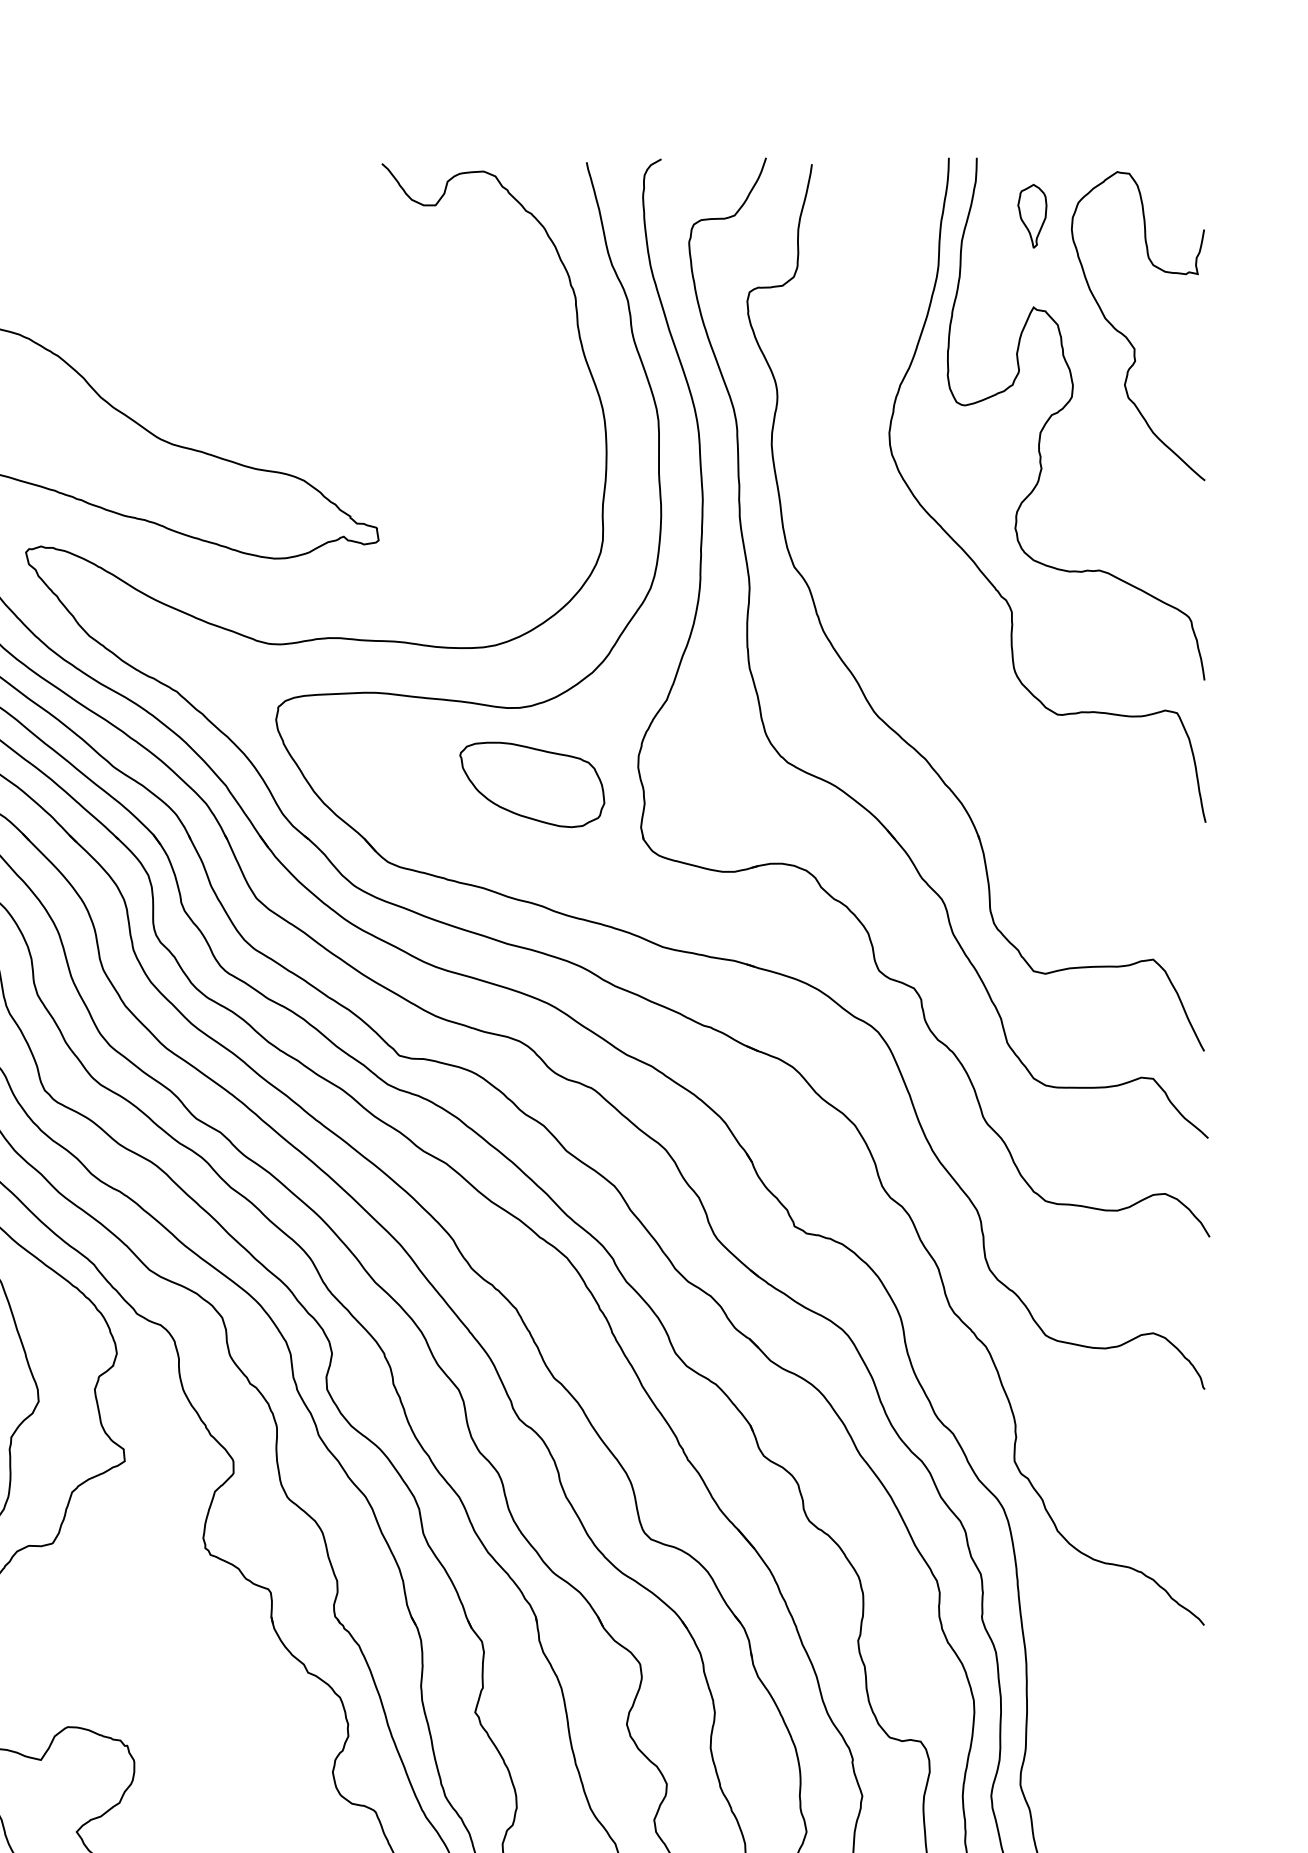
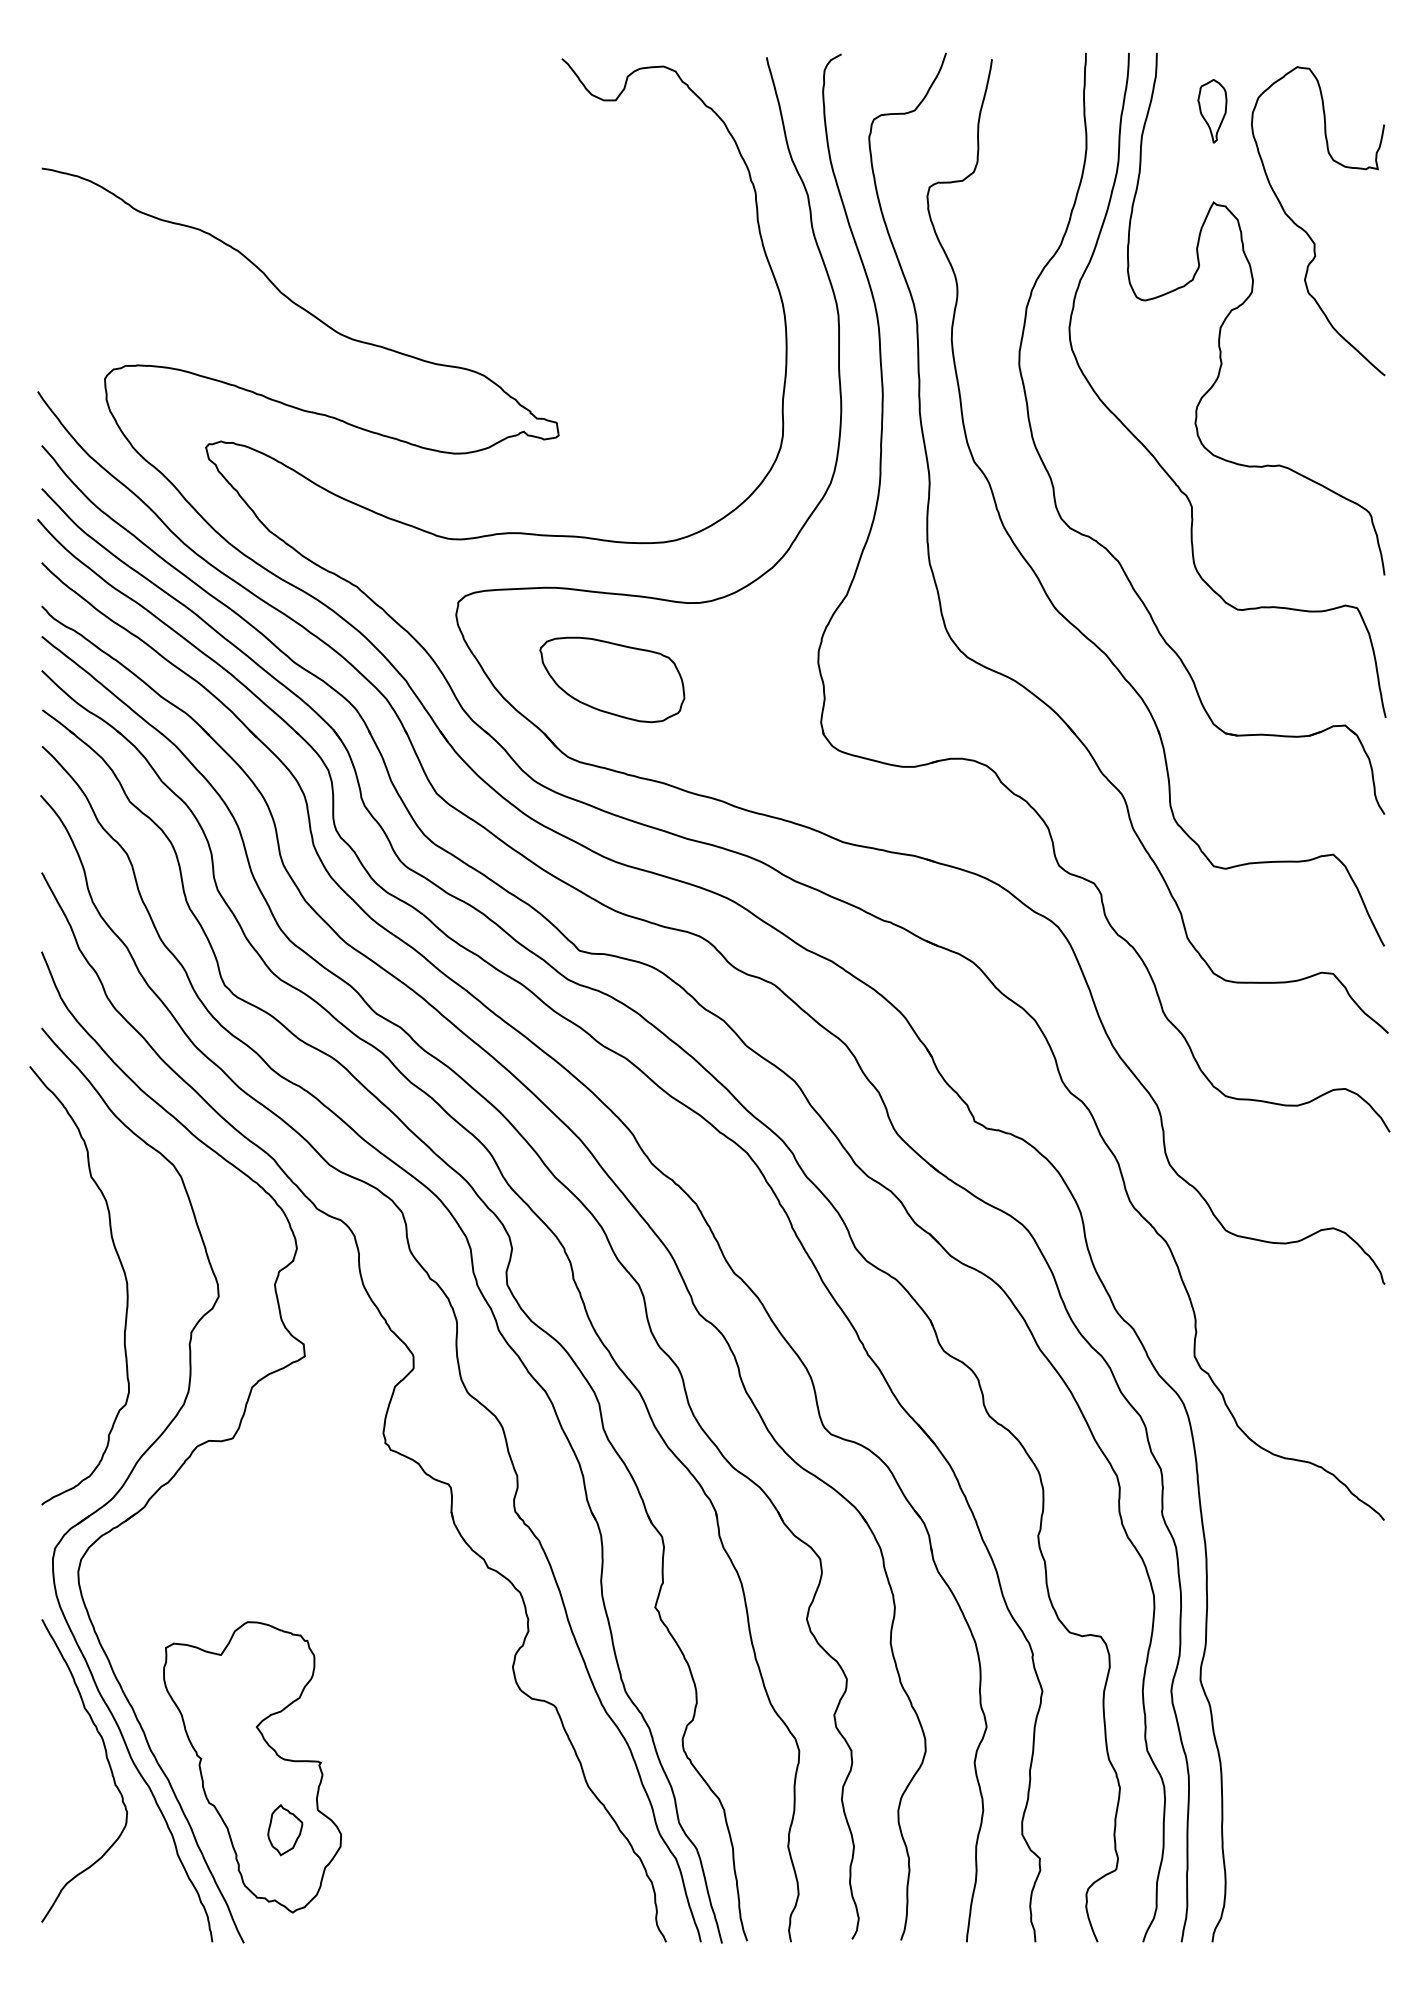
part: (926, 652) -> (1106, 547), added
part: (532, 784) -> (612, 679), moved

